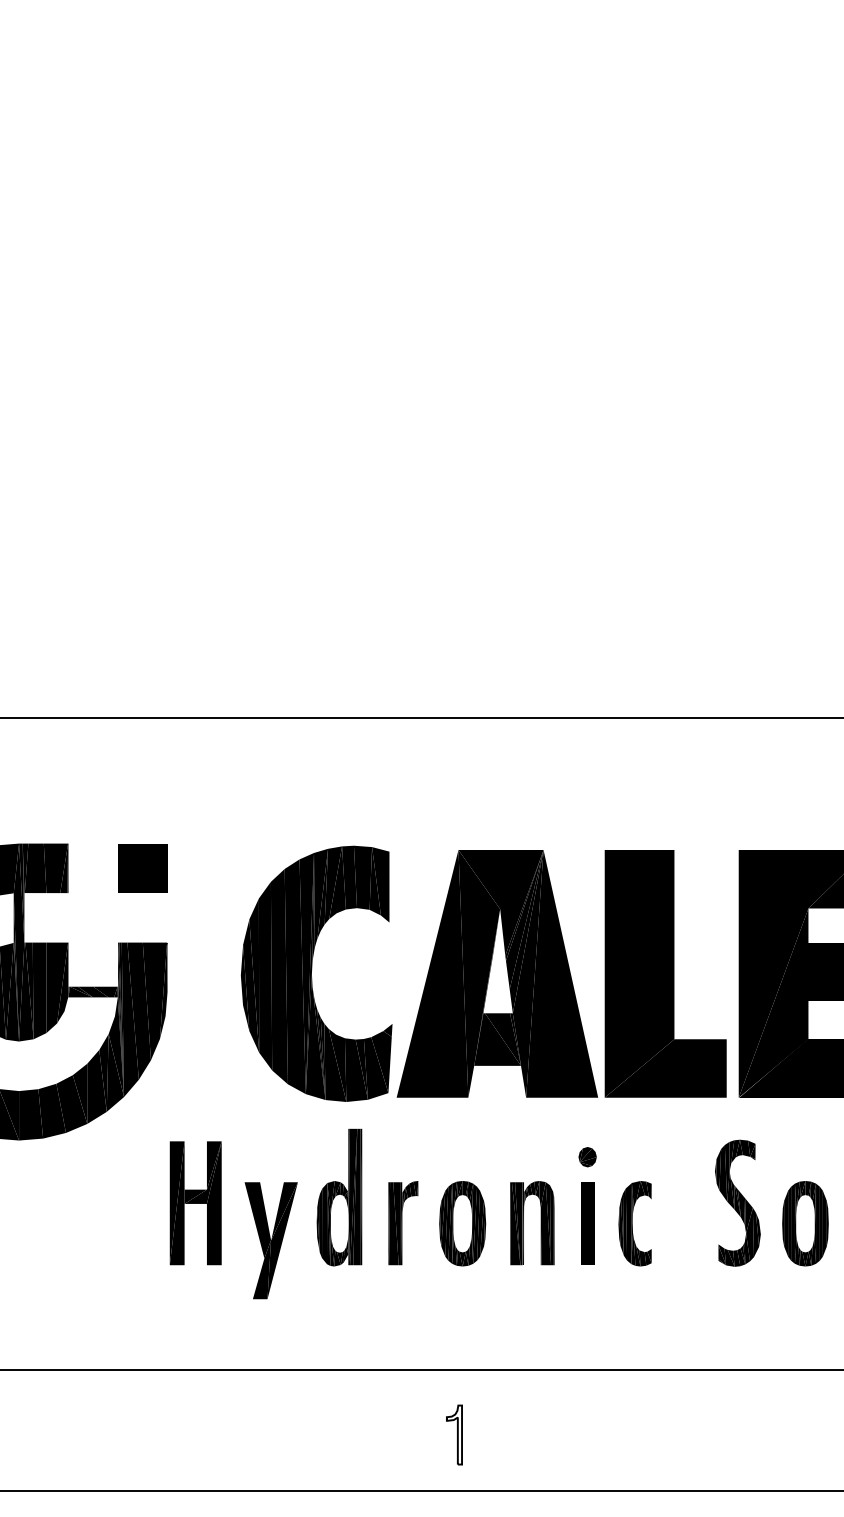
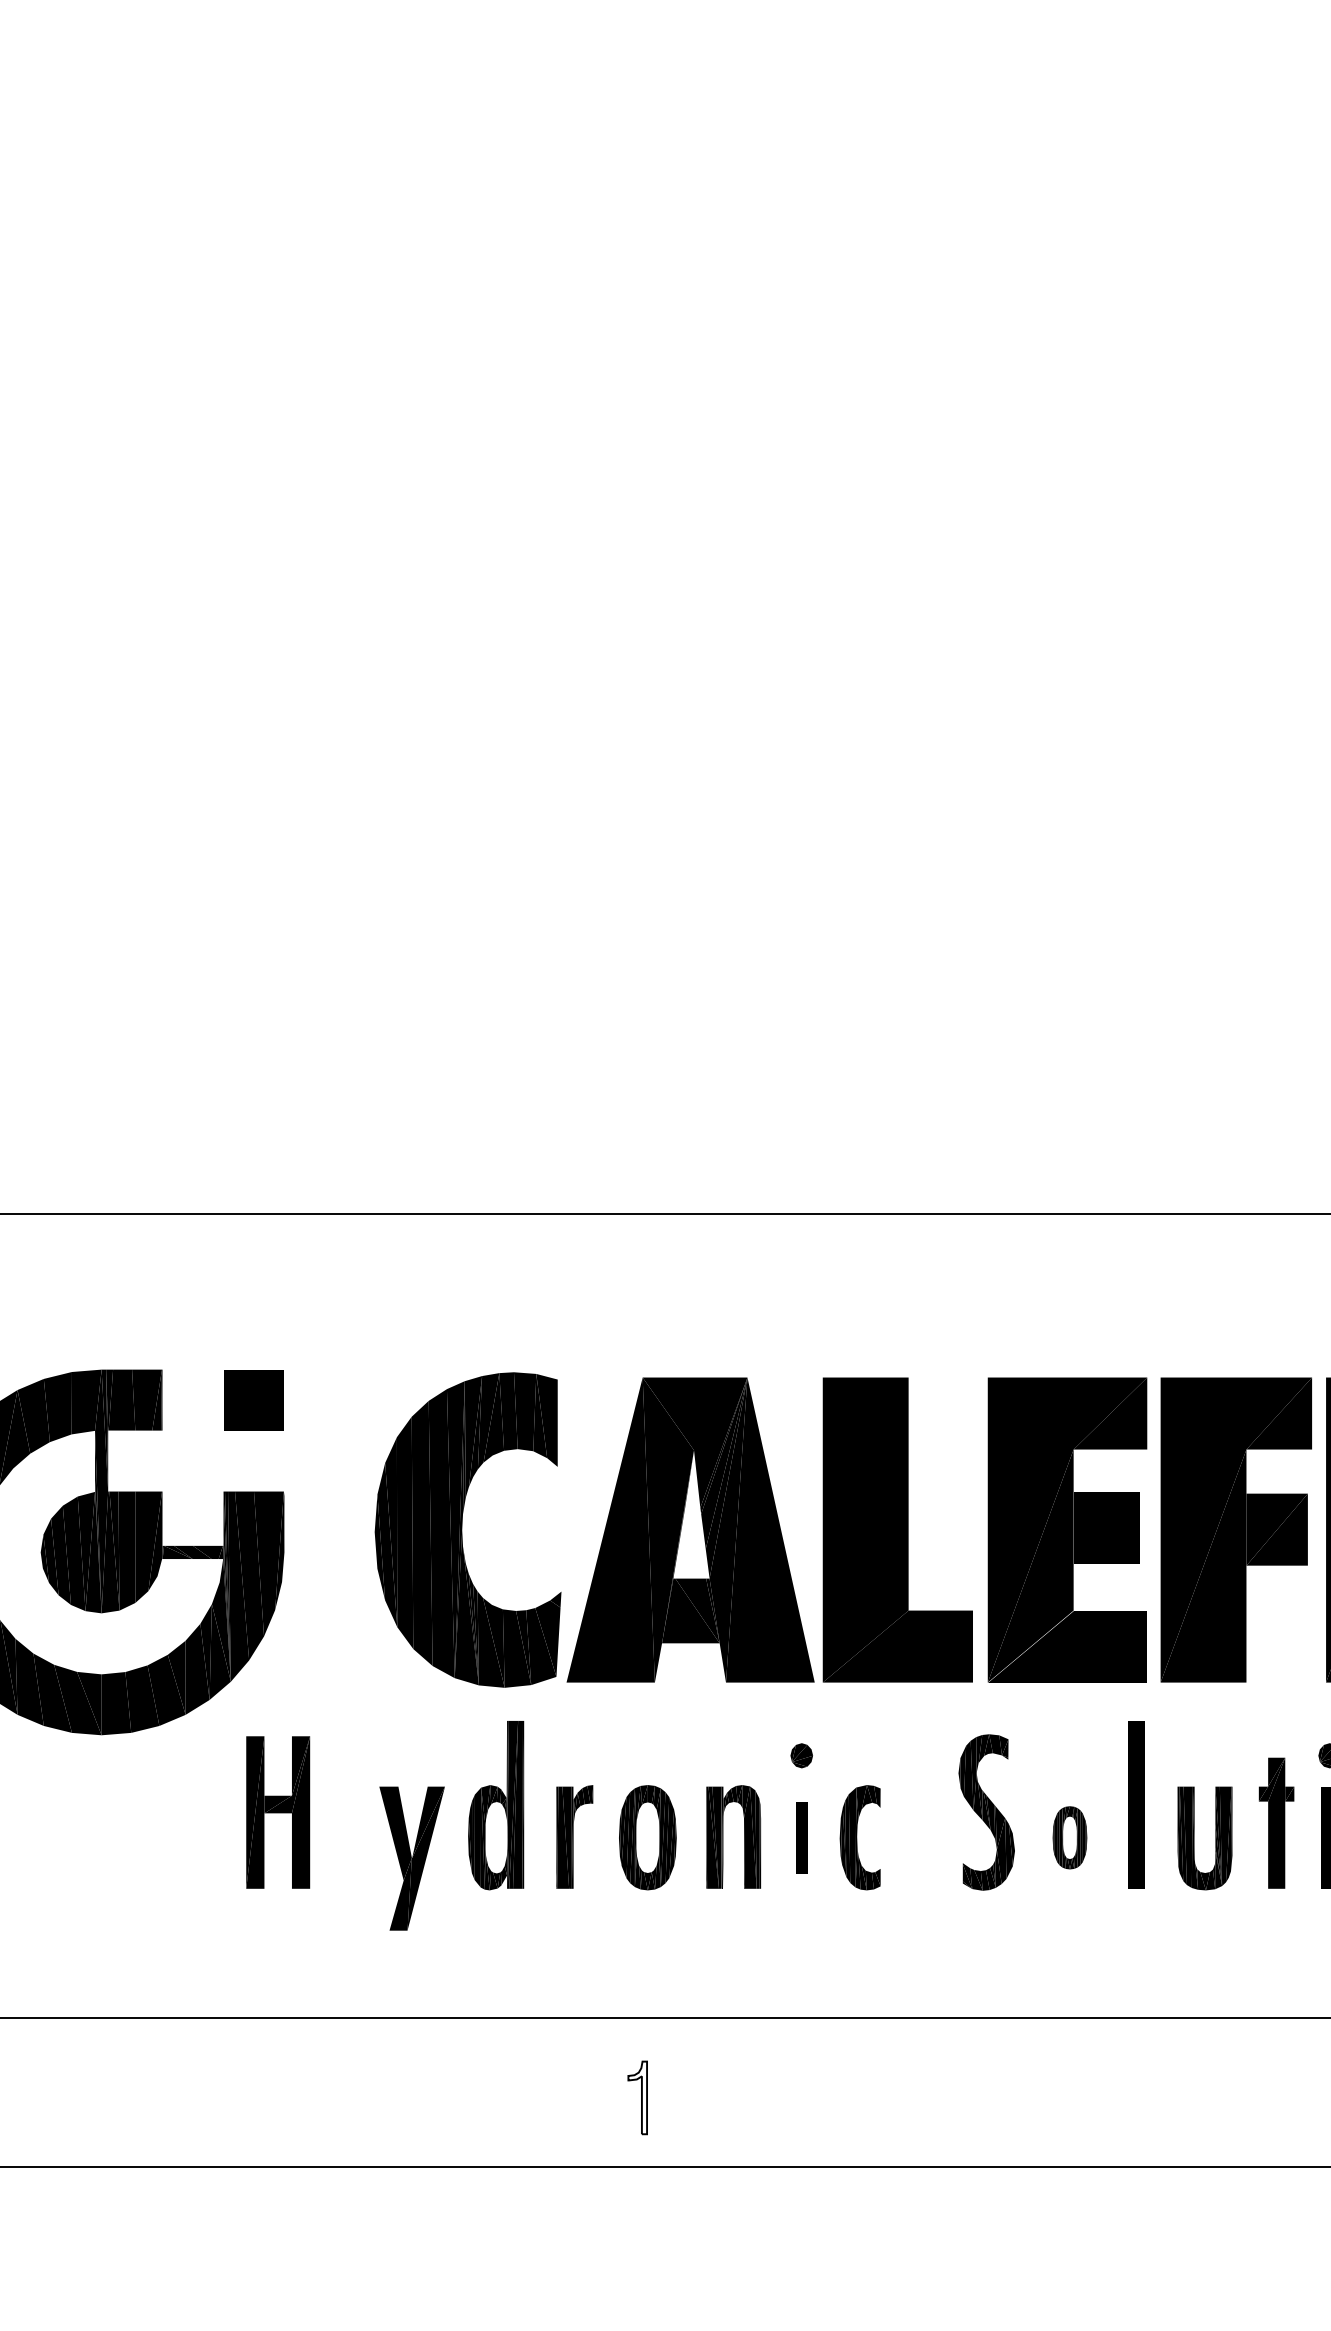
part: (196, 1203) -> (278, 1812), moved
part: (587, 1223) -> (801, 1837), size x0.7
part: (805, 1223) -> (1069, 1837), size x0.6

